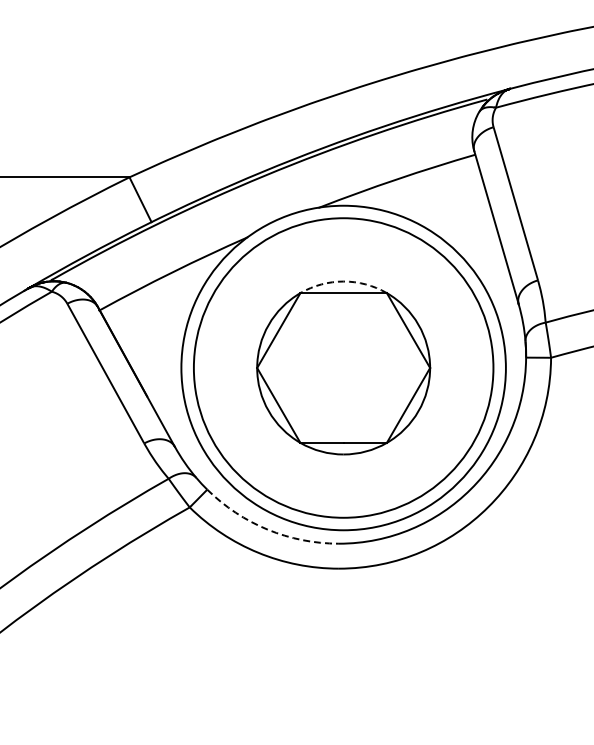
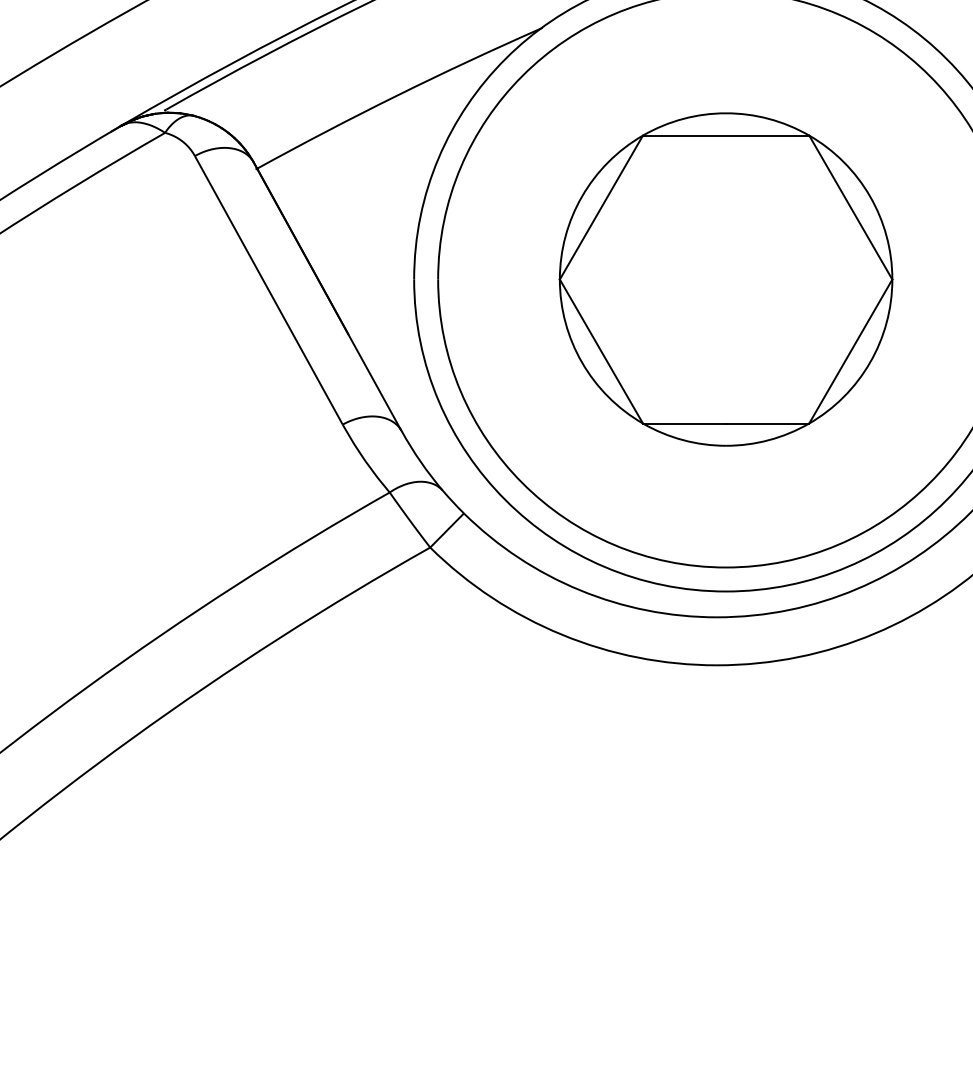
arc: (343, 281) -> (725, 113), dashed -> solid
arc: (267, 529) -> (579, 590), dashed -> solid

